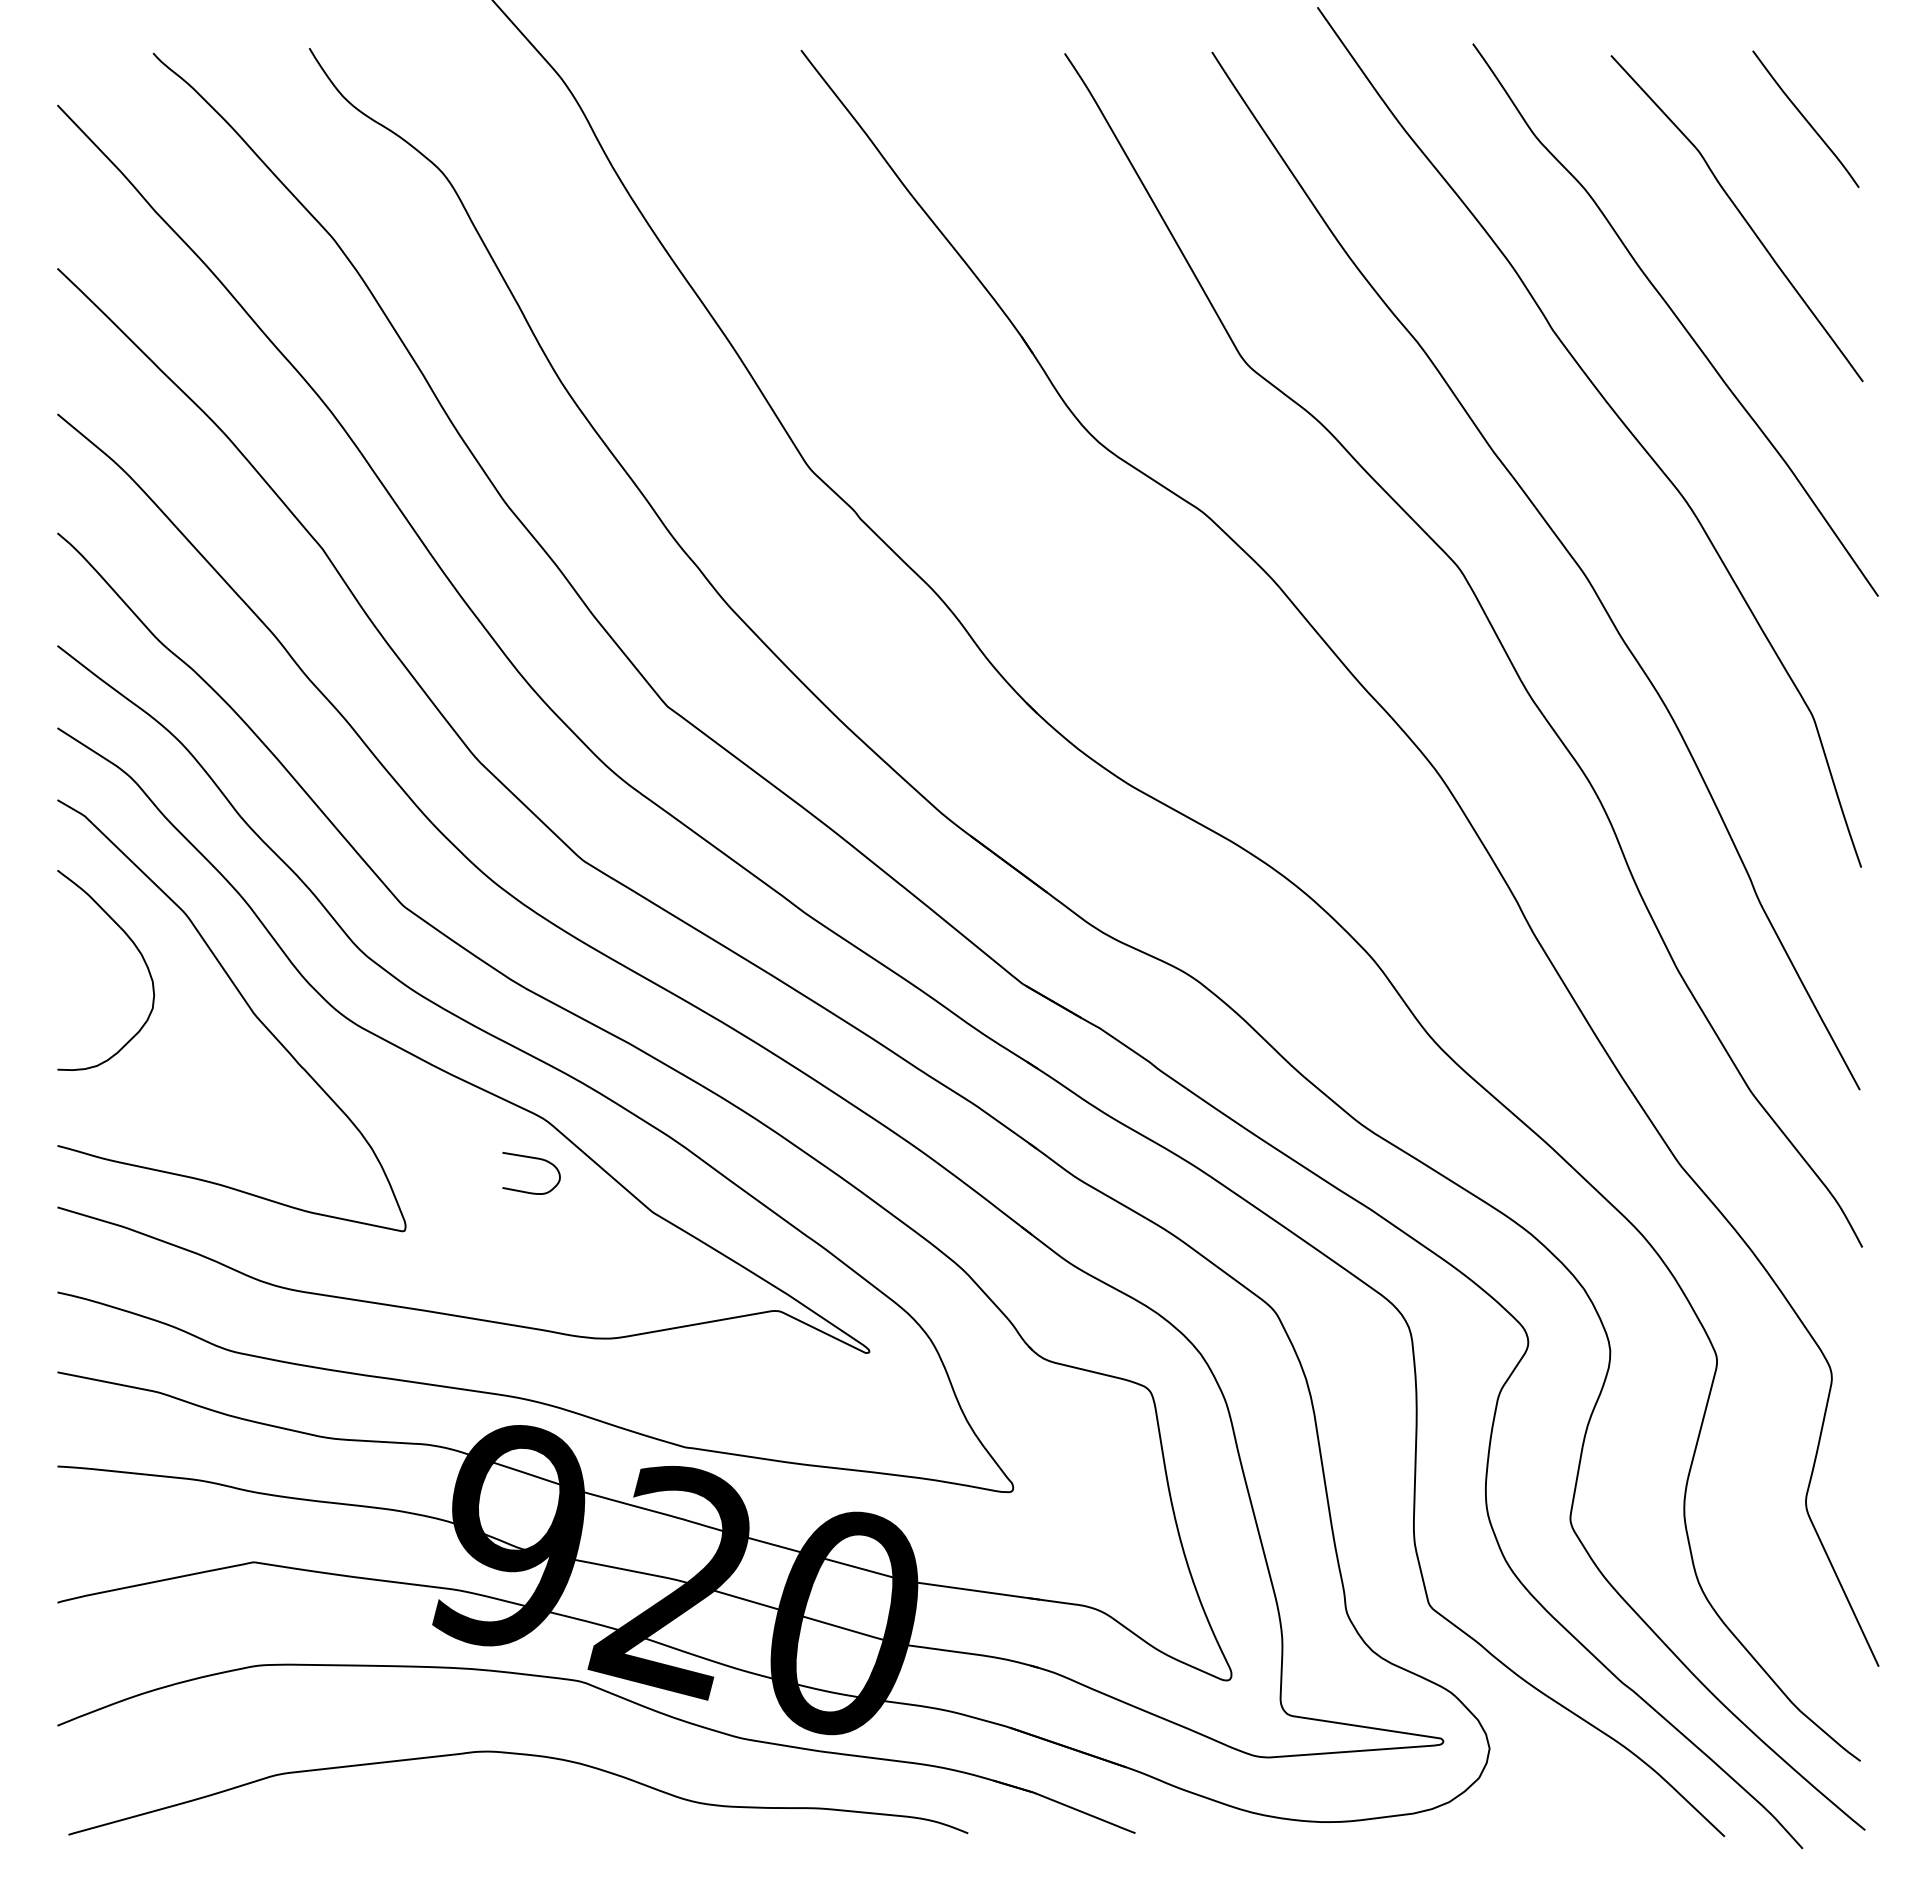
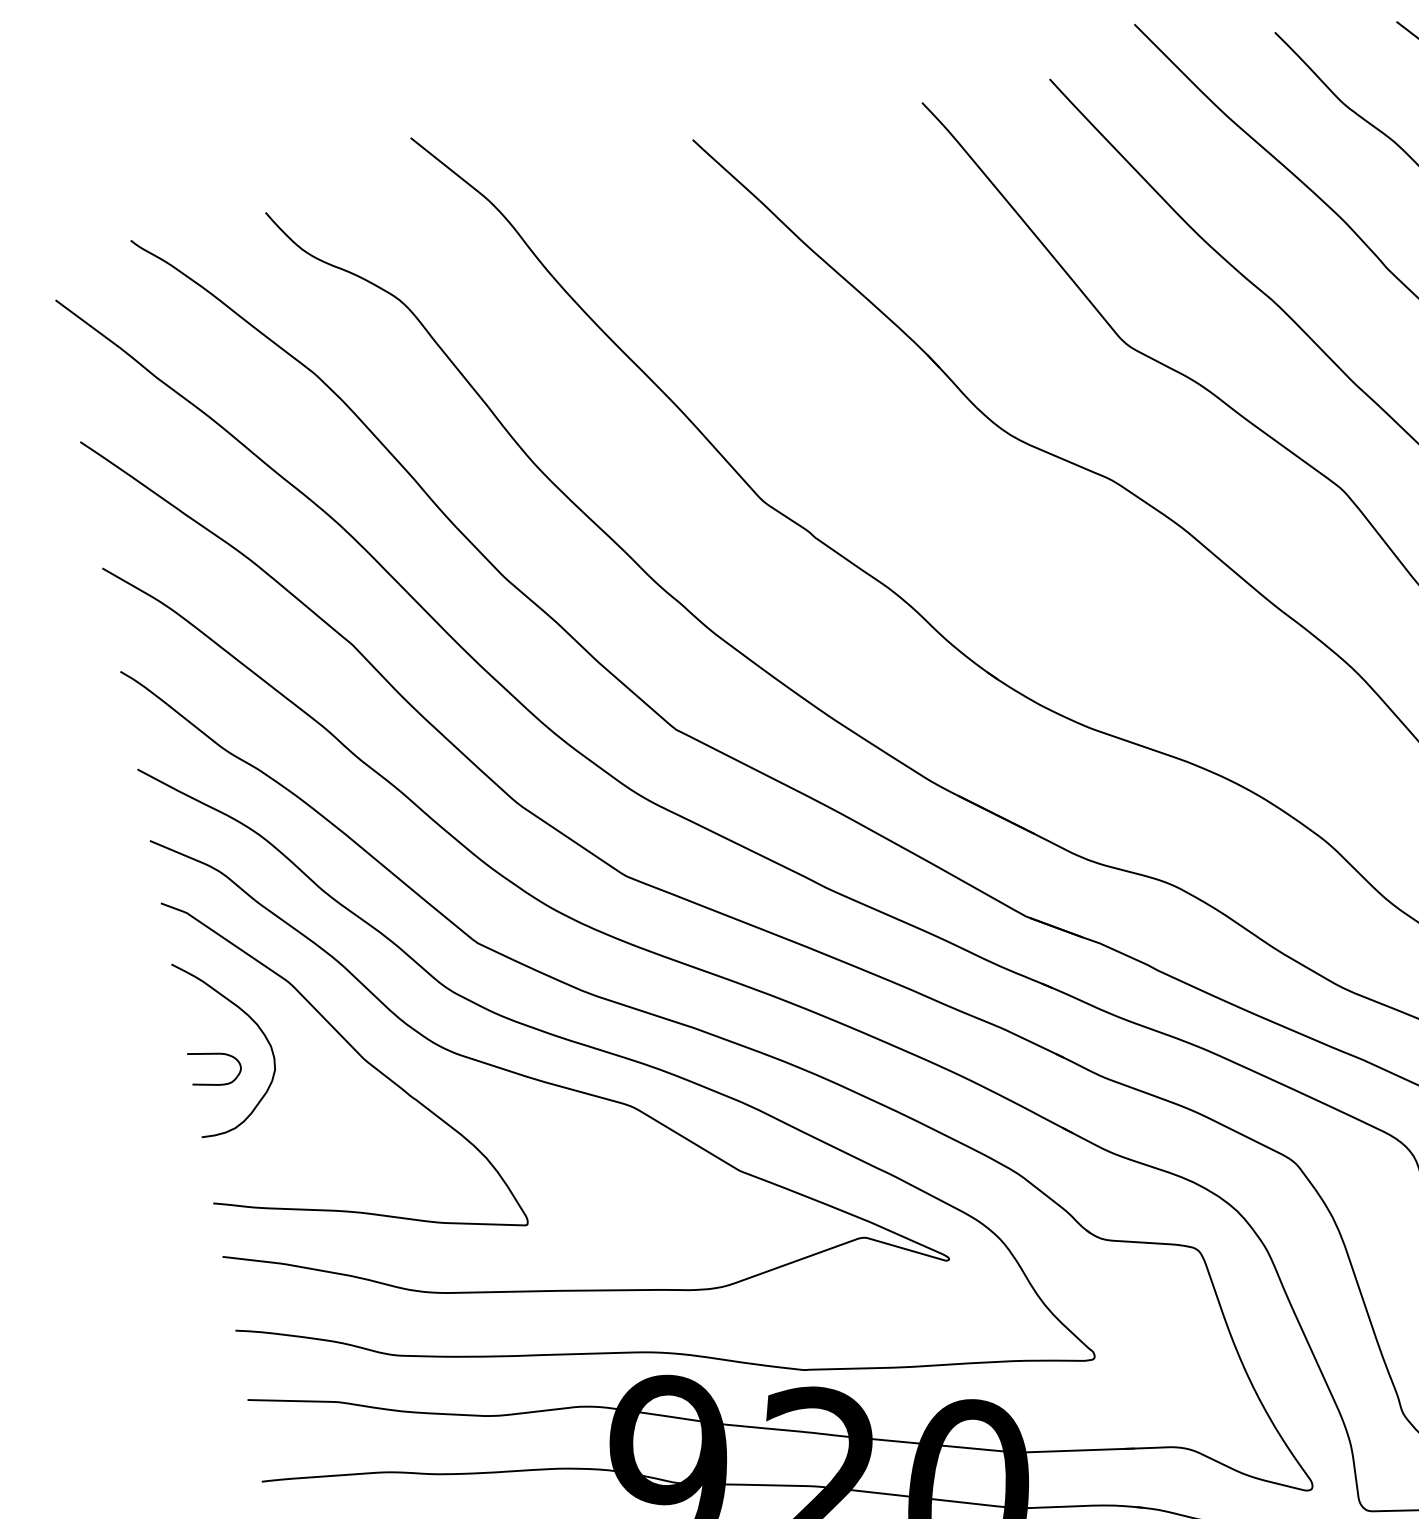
curve: (535, 1159) -> (216, 1054), moved

